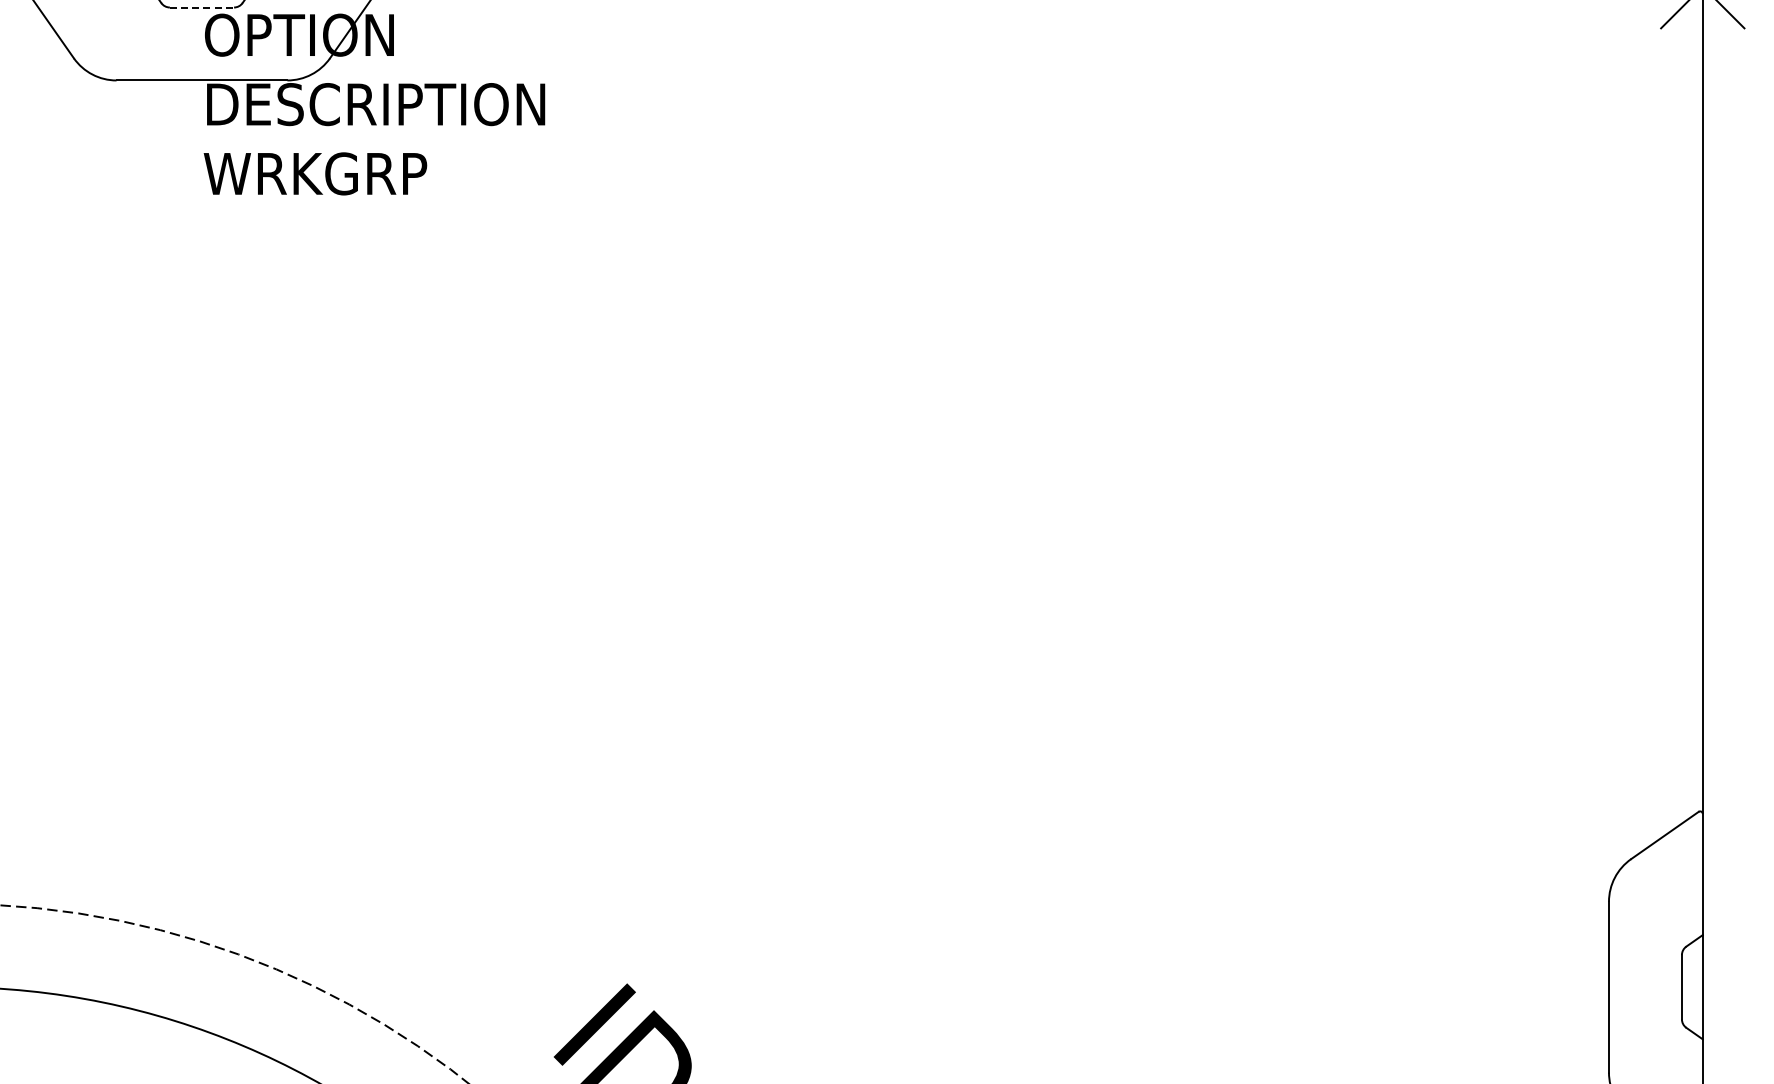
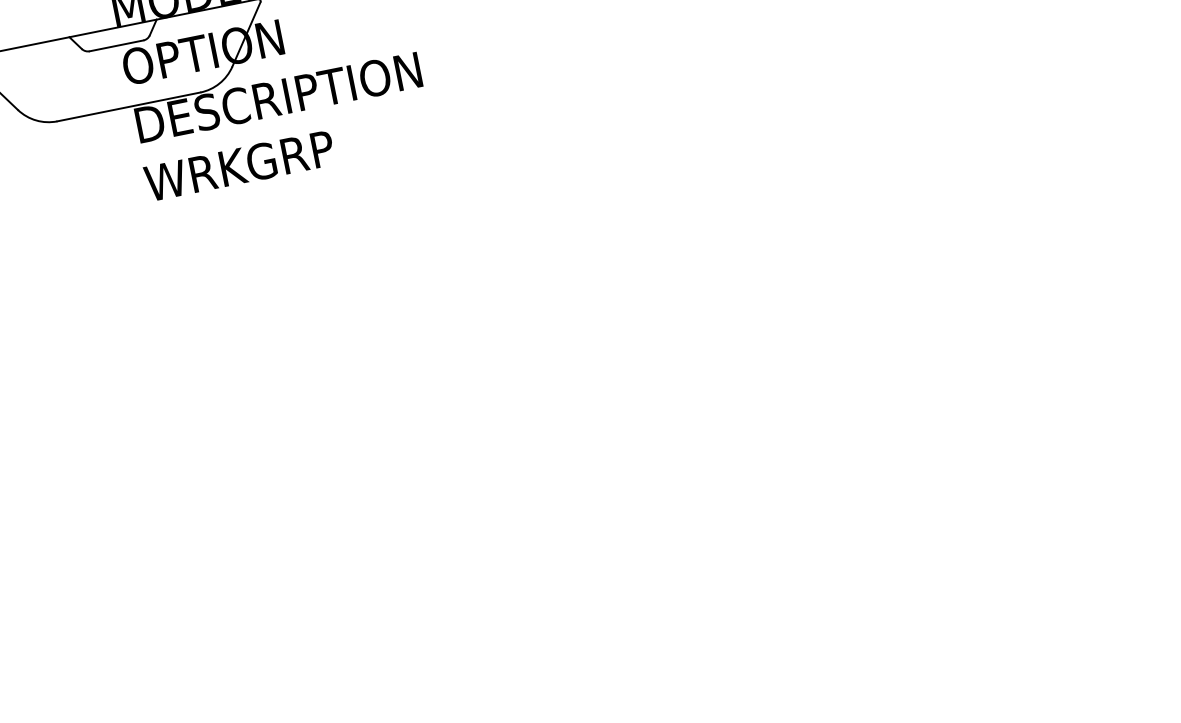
line: (202, 7) -> (117, 45), dashed -> solid

